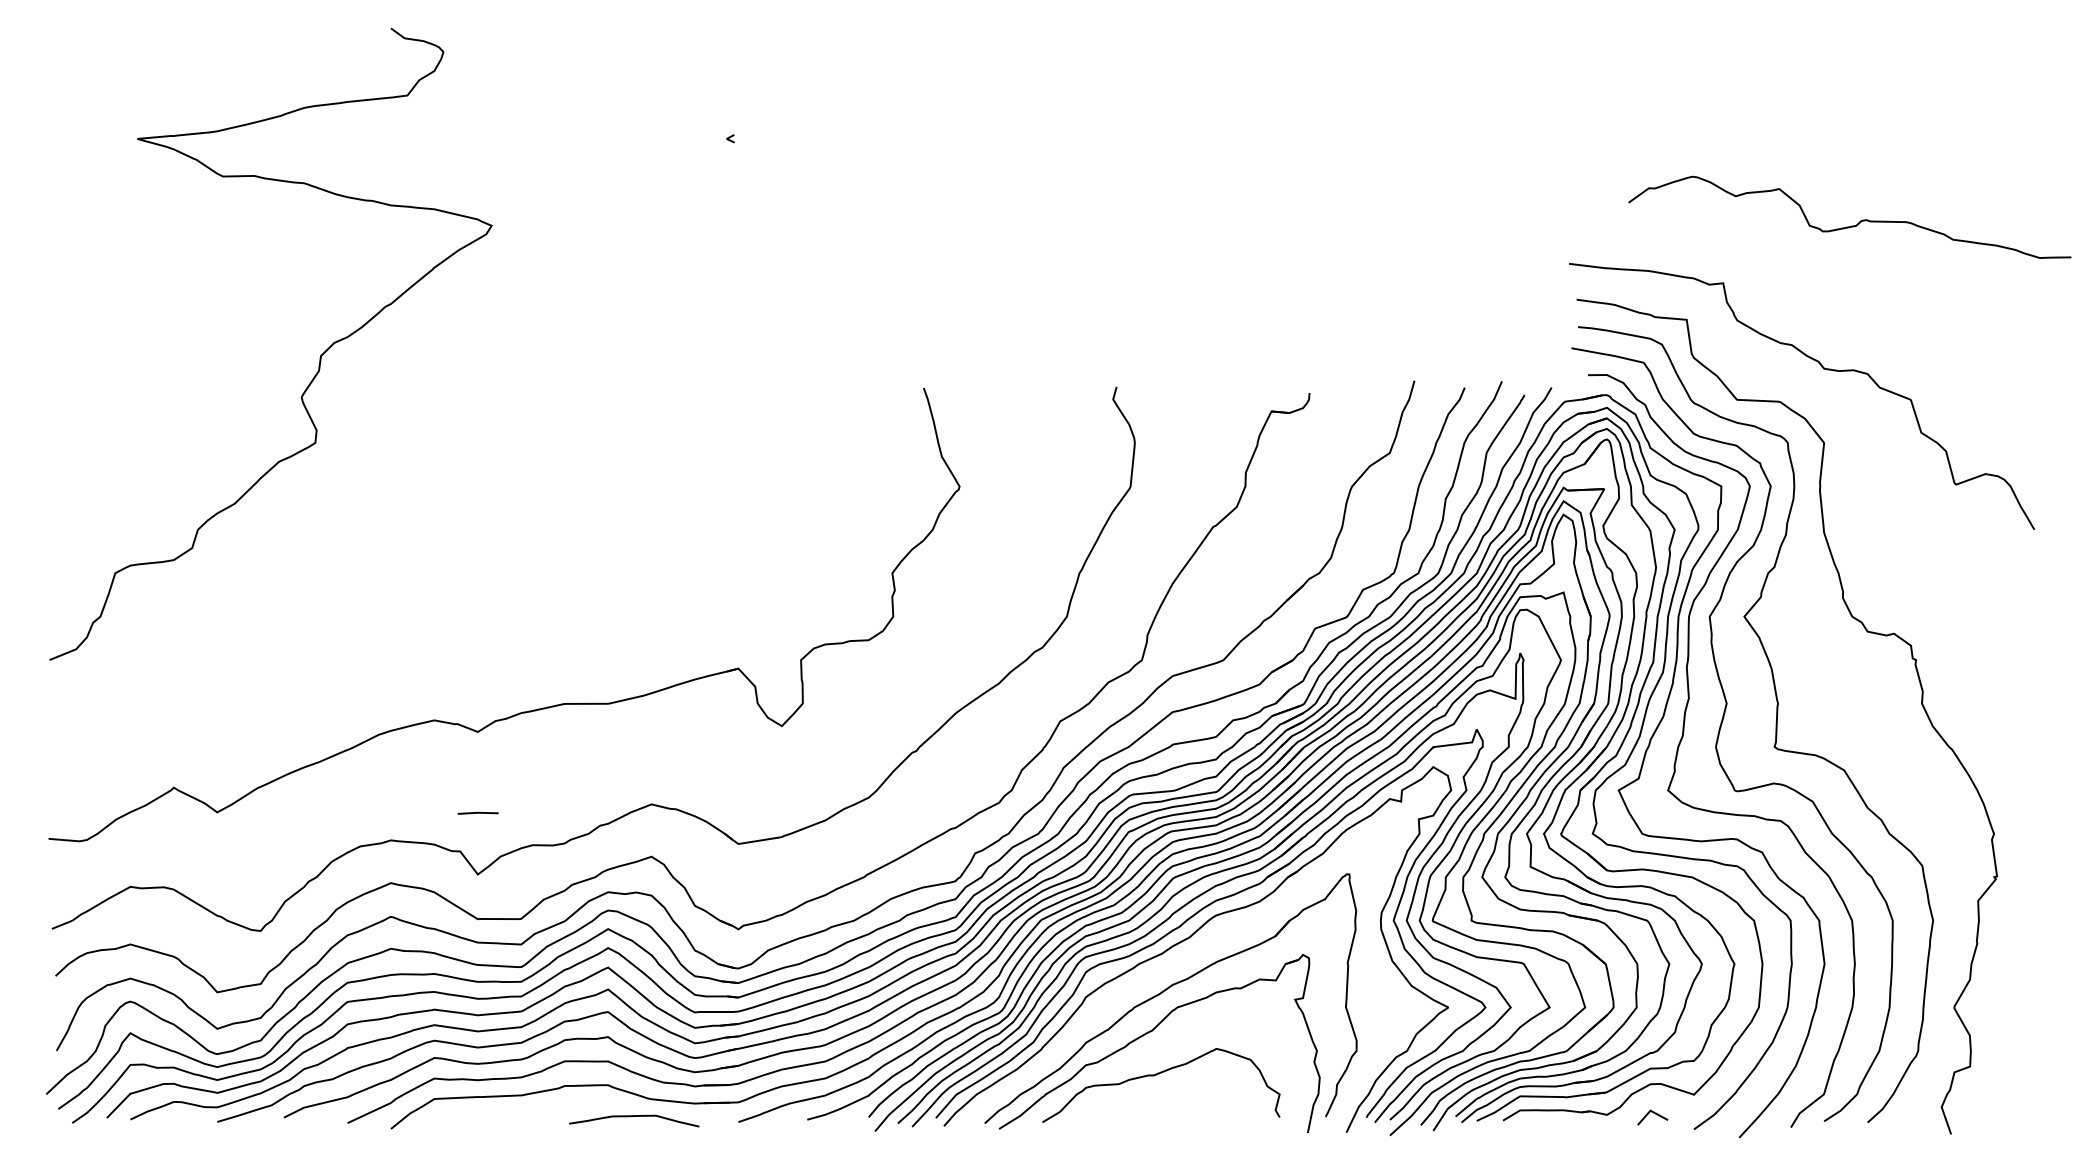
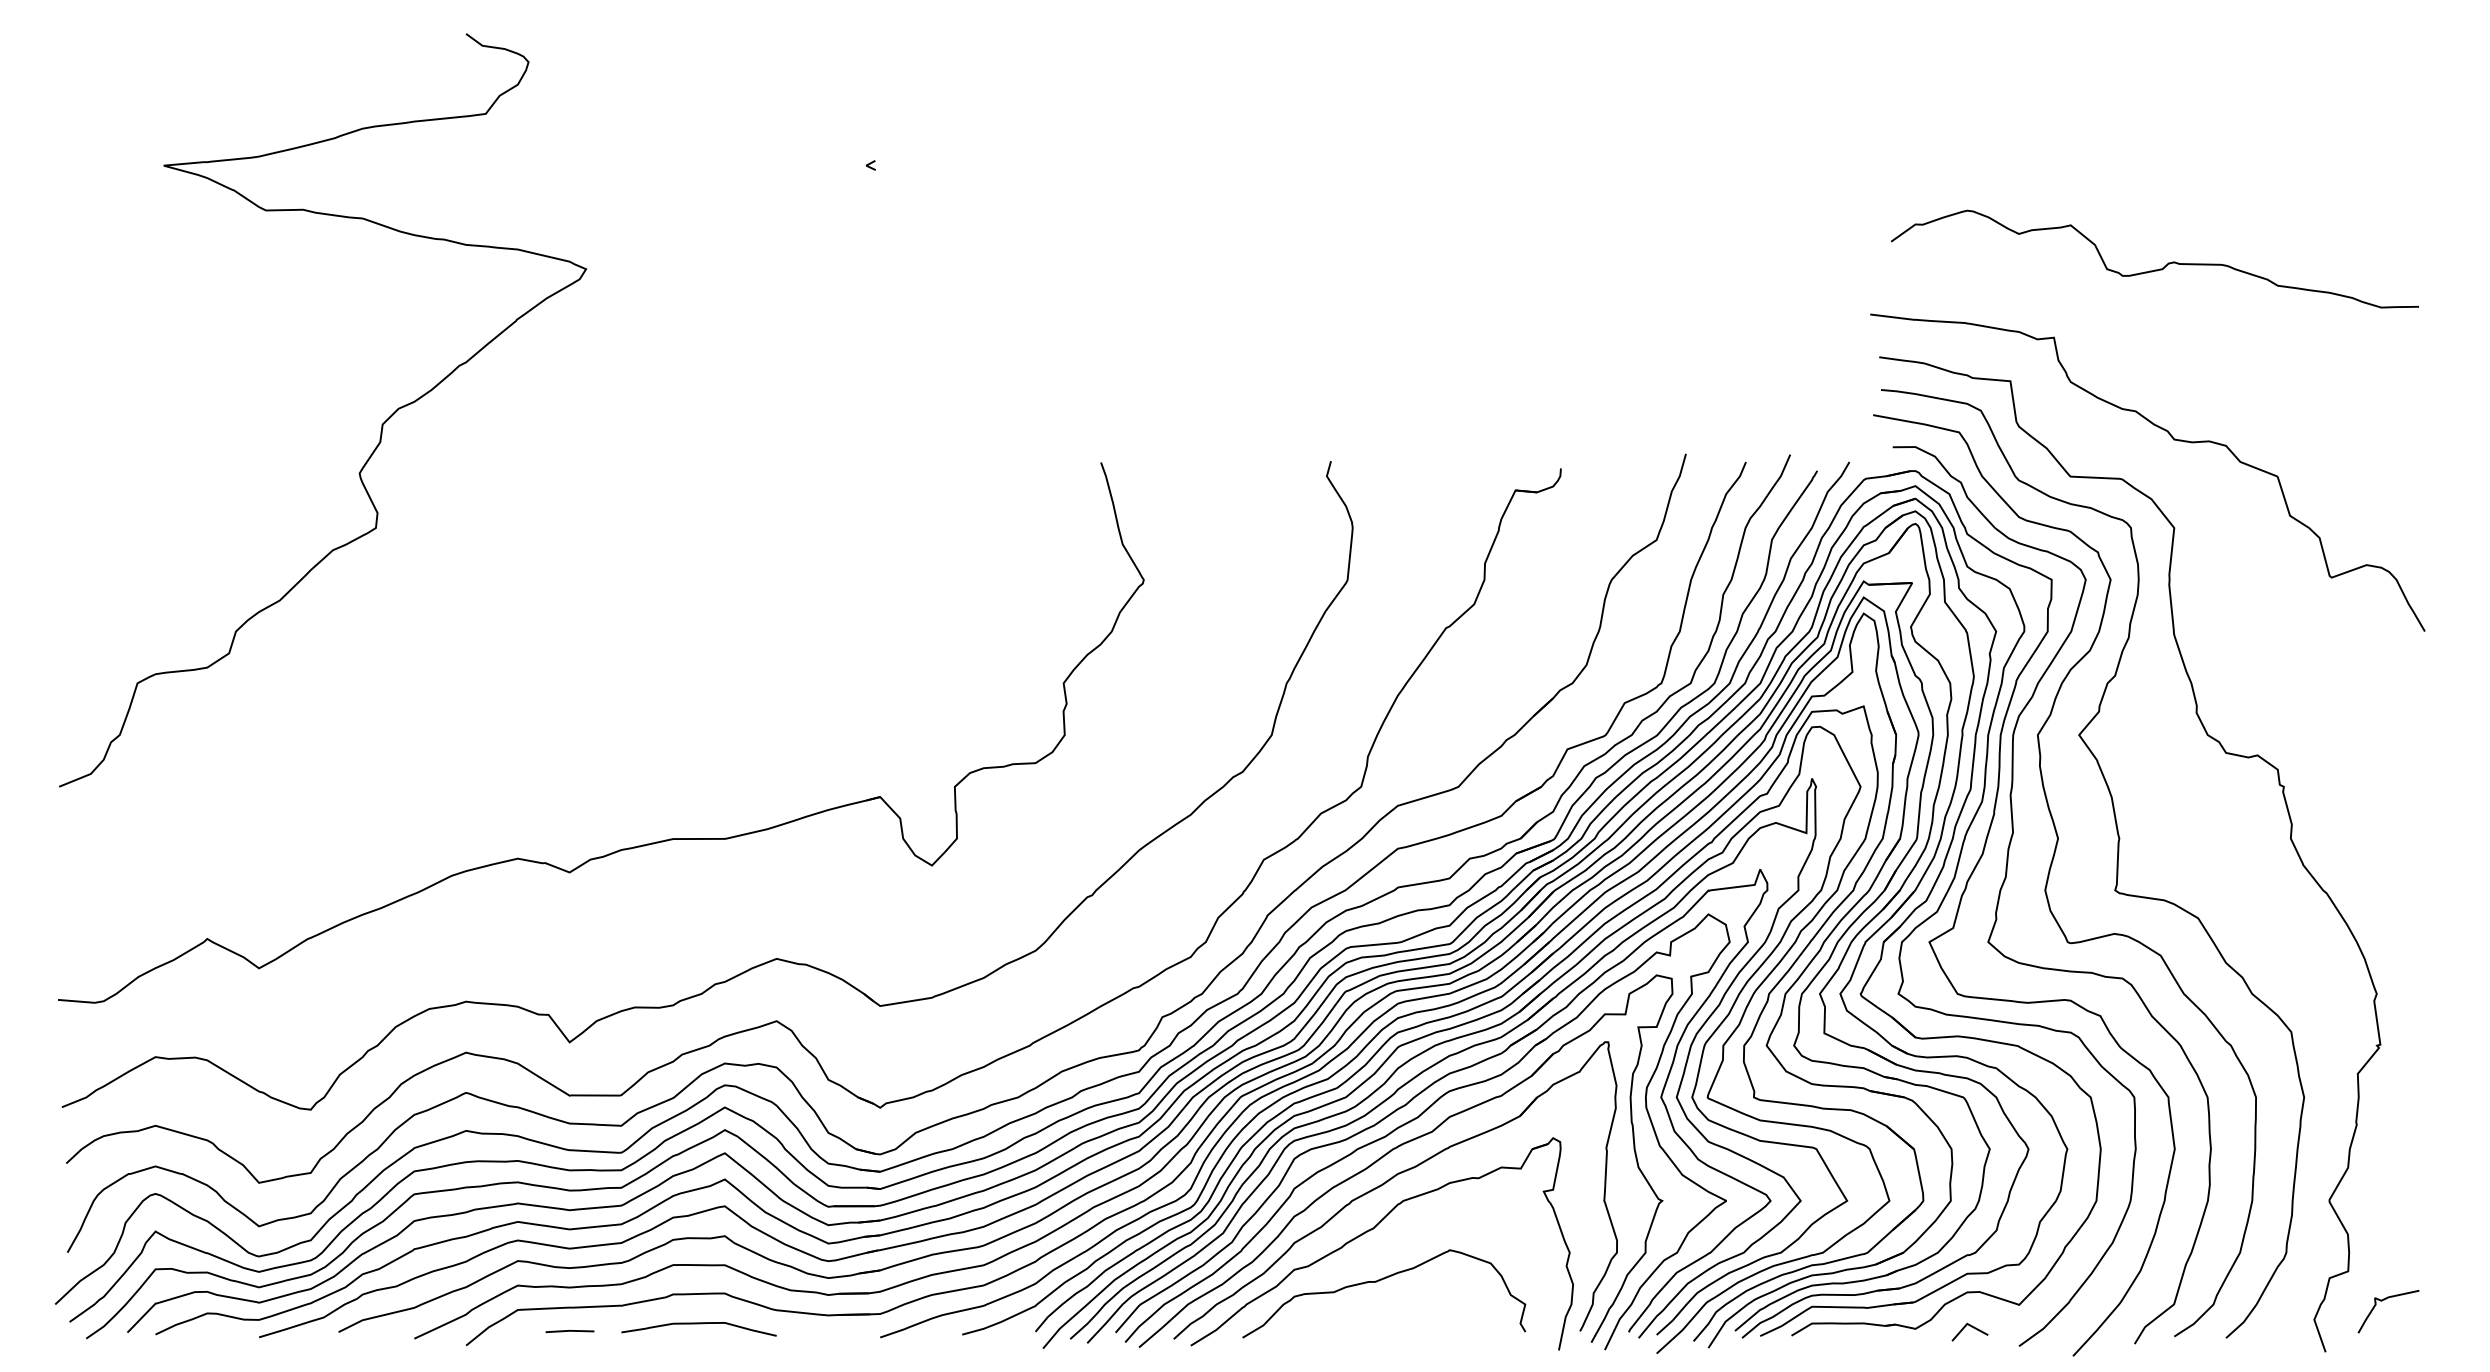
curve: (1849, 226) -> (2154, 269), moved
line: (477, 813) -> (569, 1331), moved
part: (1172, 963) -> (1397, 1148), added
curve: (1998, 1091) -> (2382, 1301), added
curve: (633, 1117) -> (698, 1324), moved

